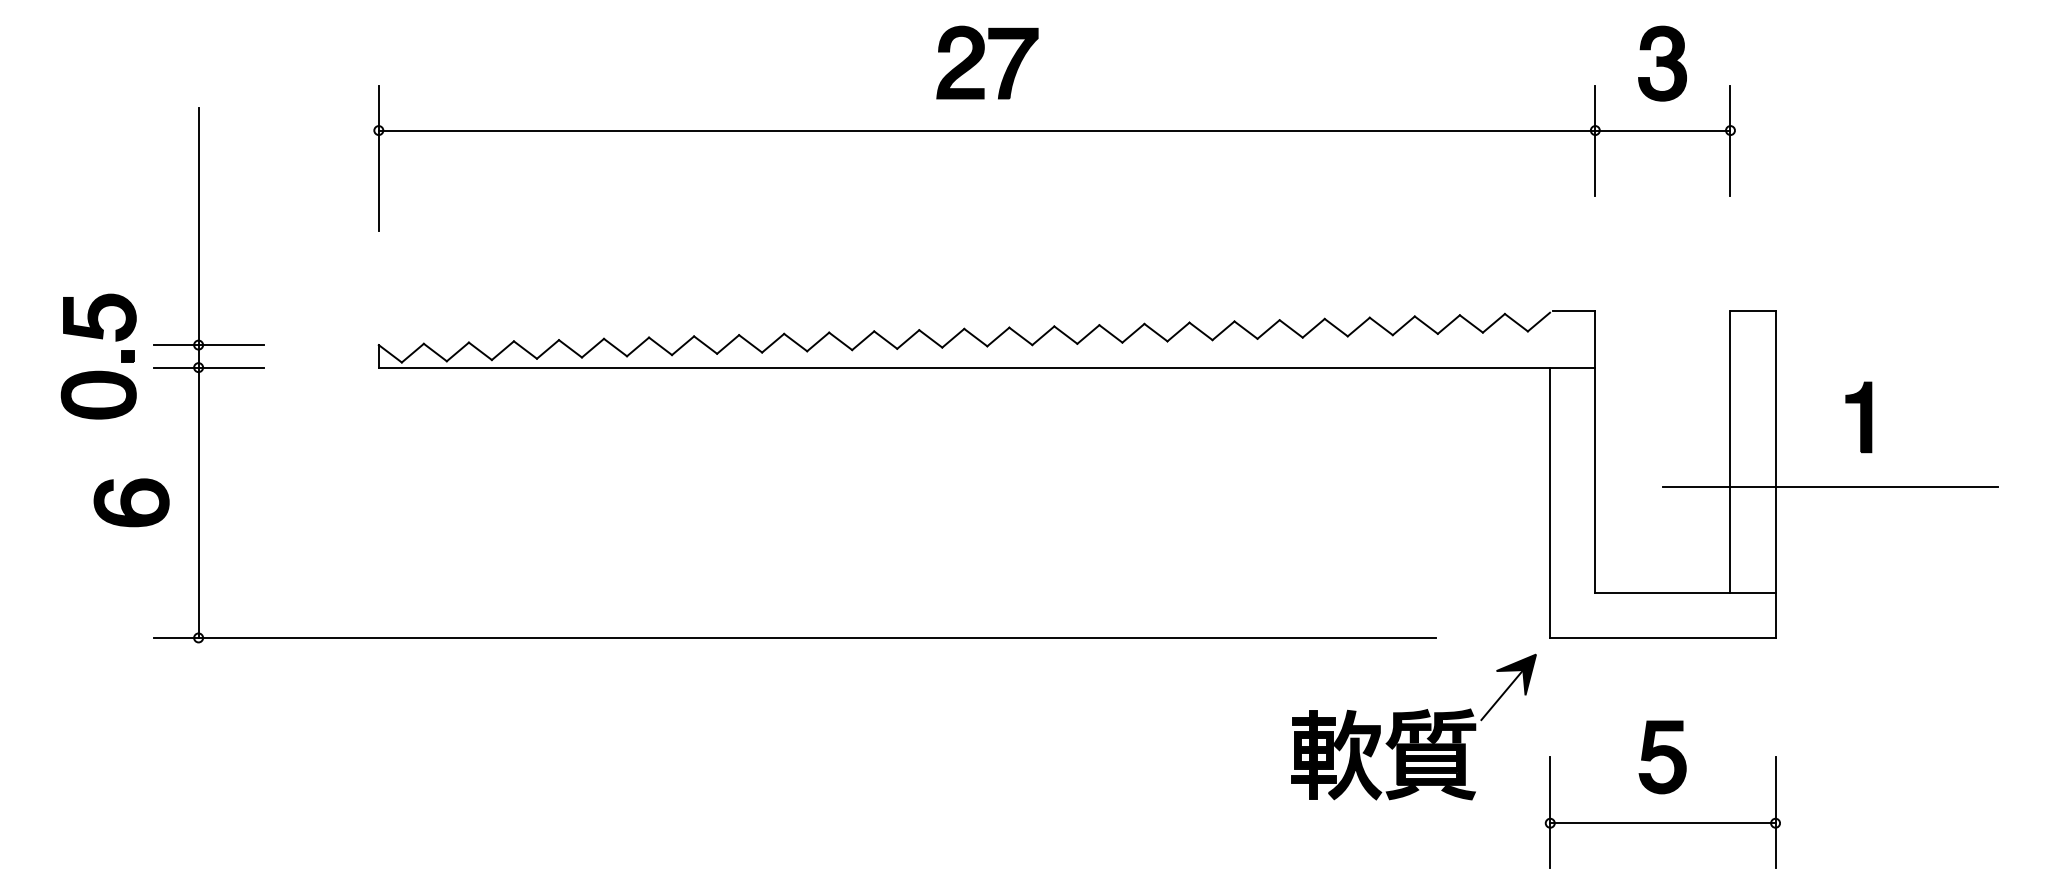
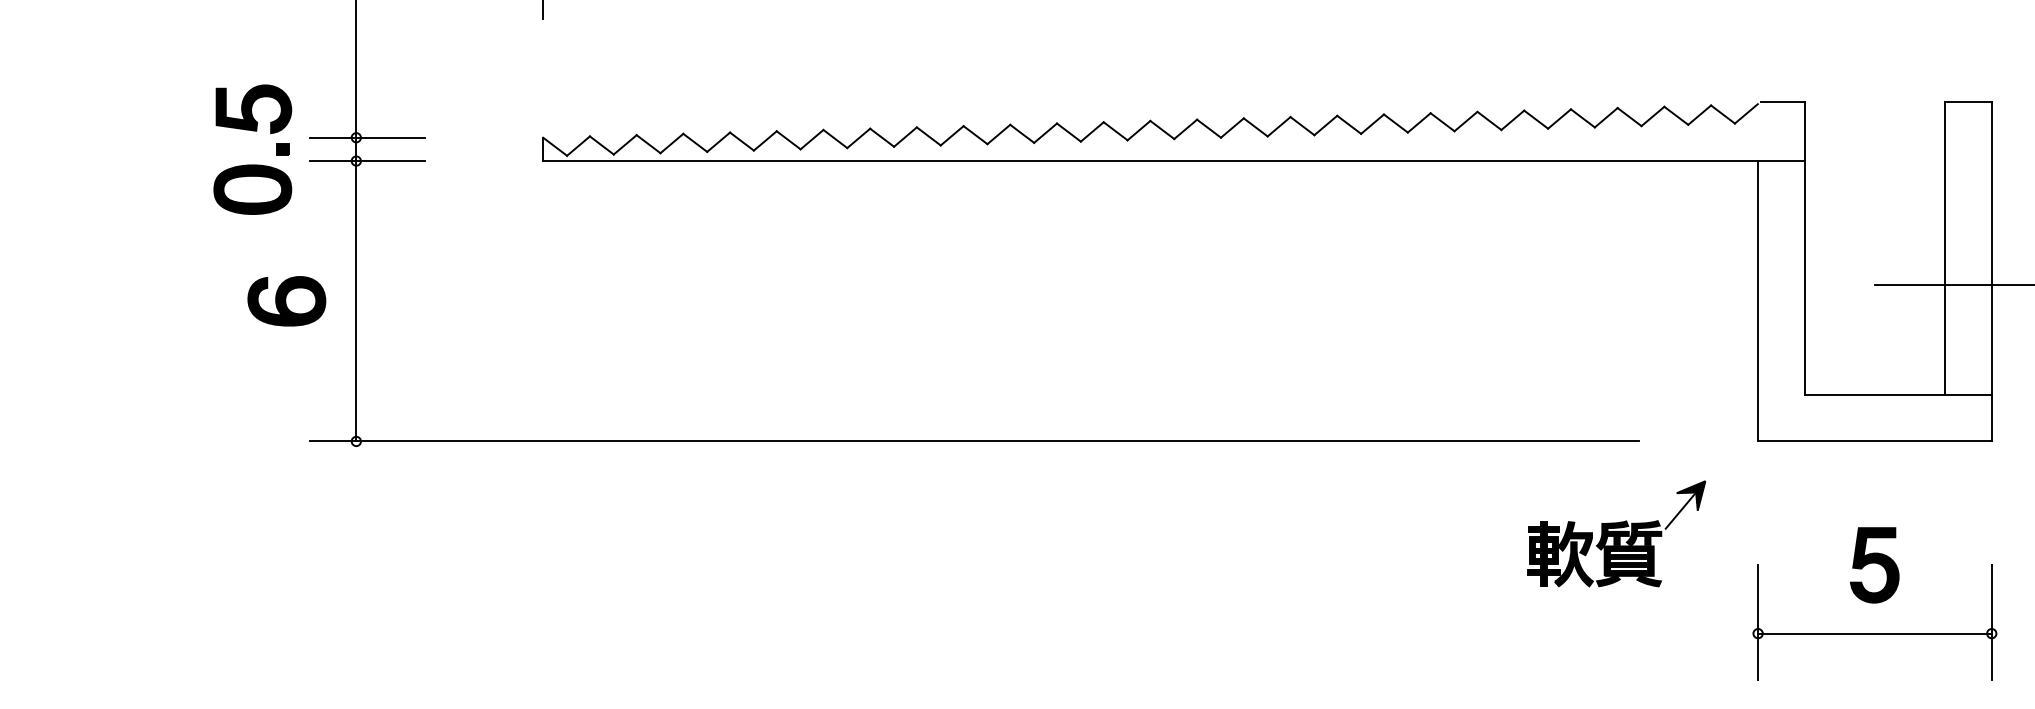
part: (1413, 726) -> (1616, 533), size x0.7

